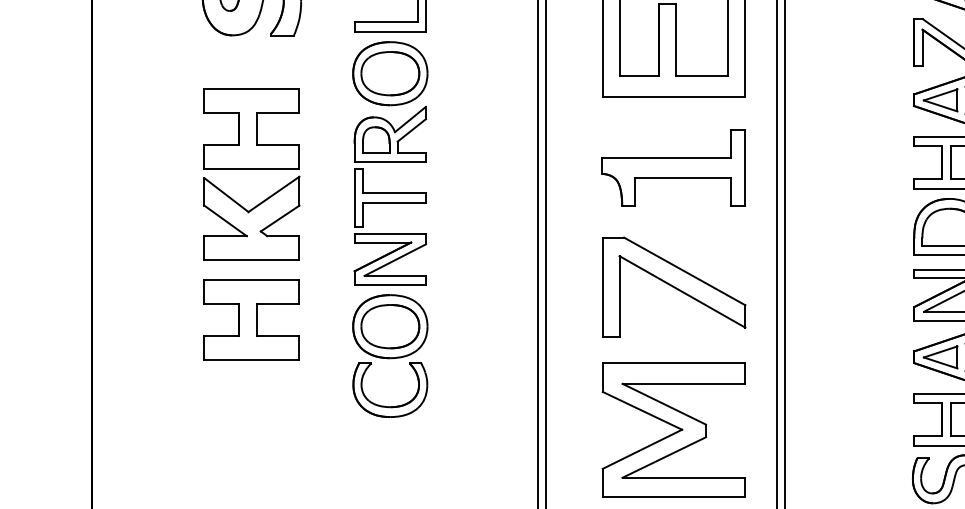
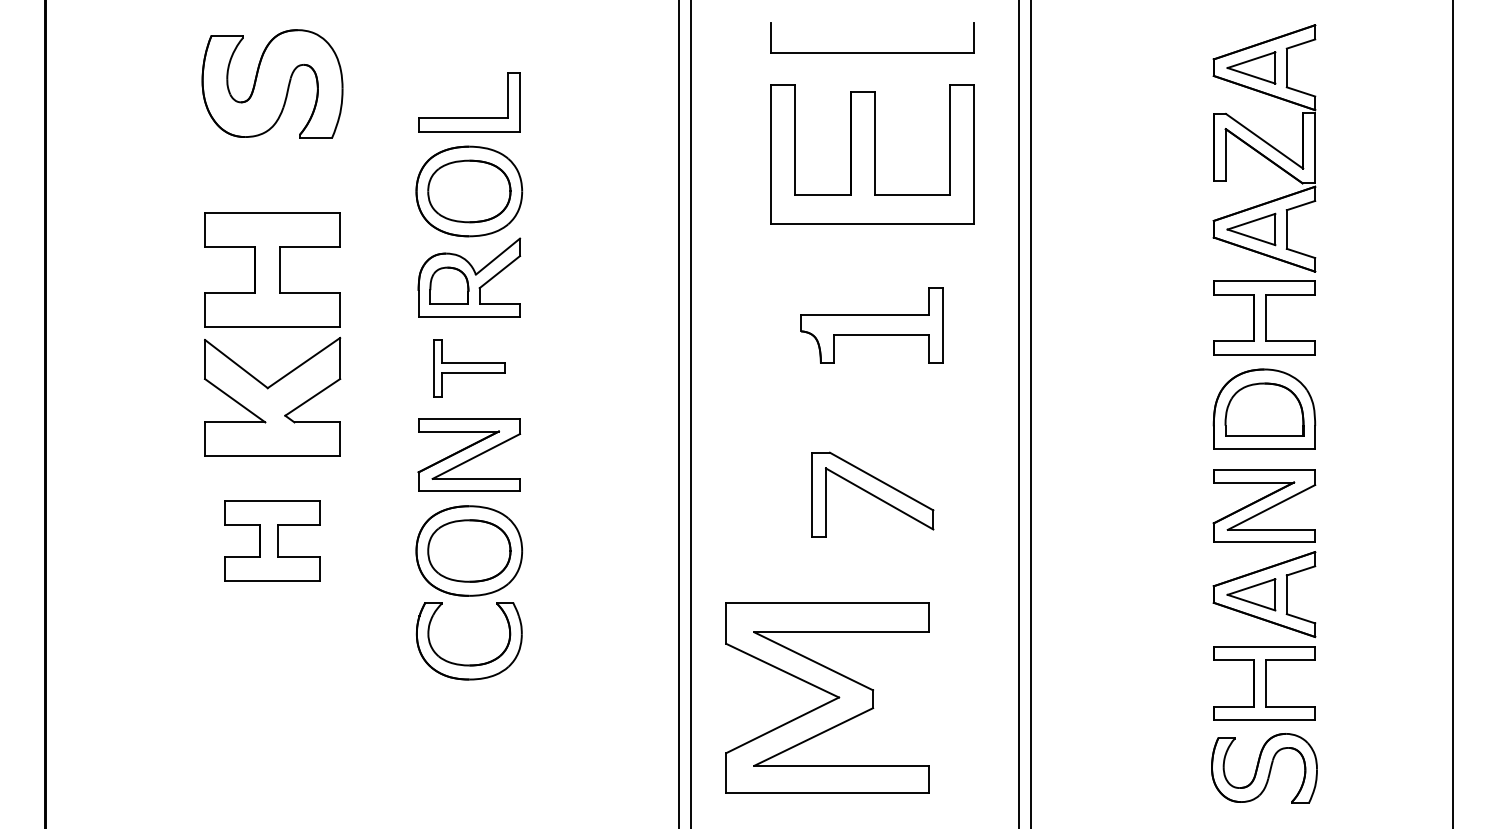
part: (674, 167) -> (872, 325), size x0.7
part: (390, 197) -> (469, 367), size x0.7
part: (674, 286) -> (872, 494), size x0.6
part: (251, 319) -> (272, 540), size x0.7
part: (674, 429) -> (827, 697), moved

